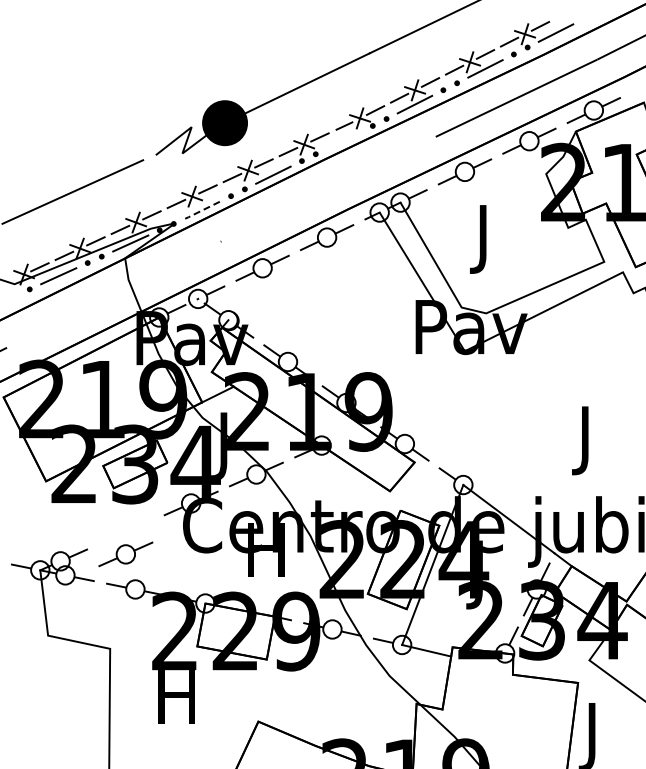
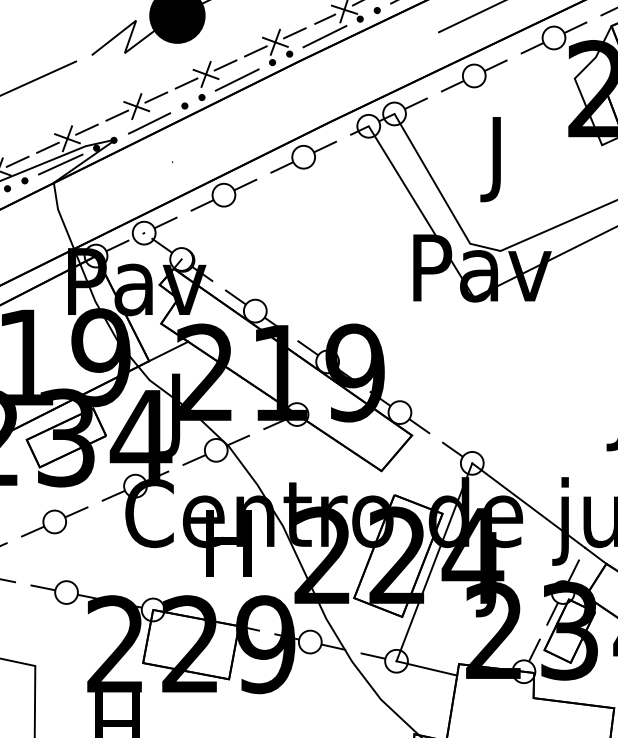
line: (343, 139) -> (323, 35), added
line: (201, 210) -> (148, 123), dashed -> solid
part: (125, 554) -> (54, 522), moved

